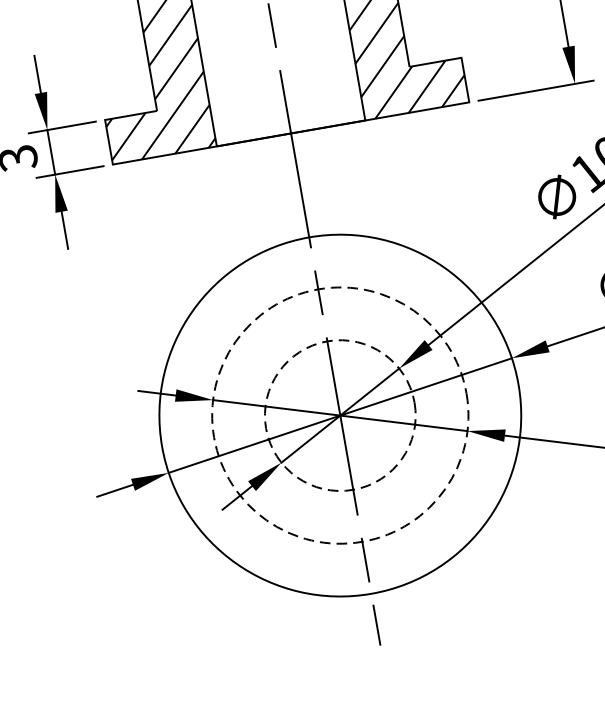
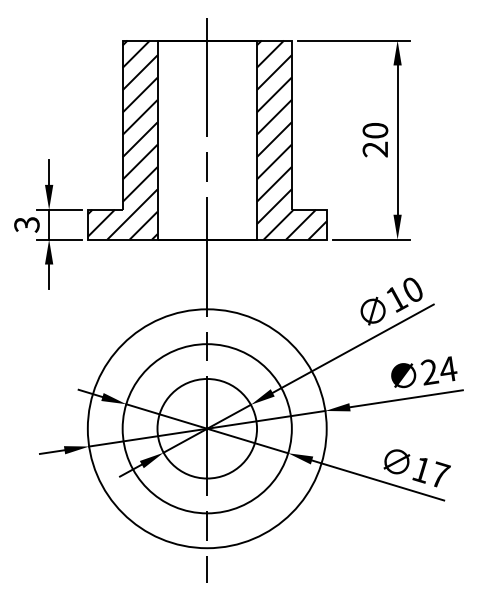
circle: (339, 415) -> (206, 428), dashed -> solid
circle: (340, 415) -> (207, 428), dashed -> solid

